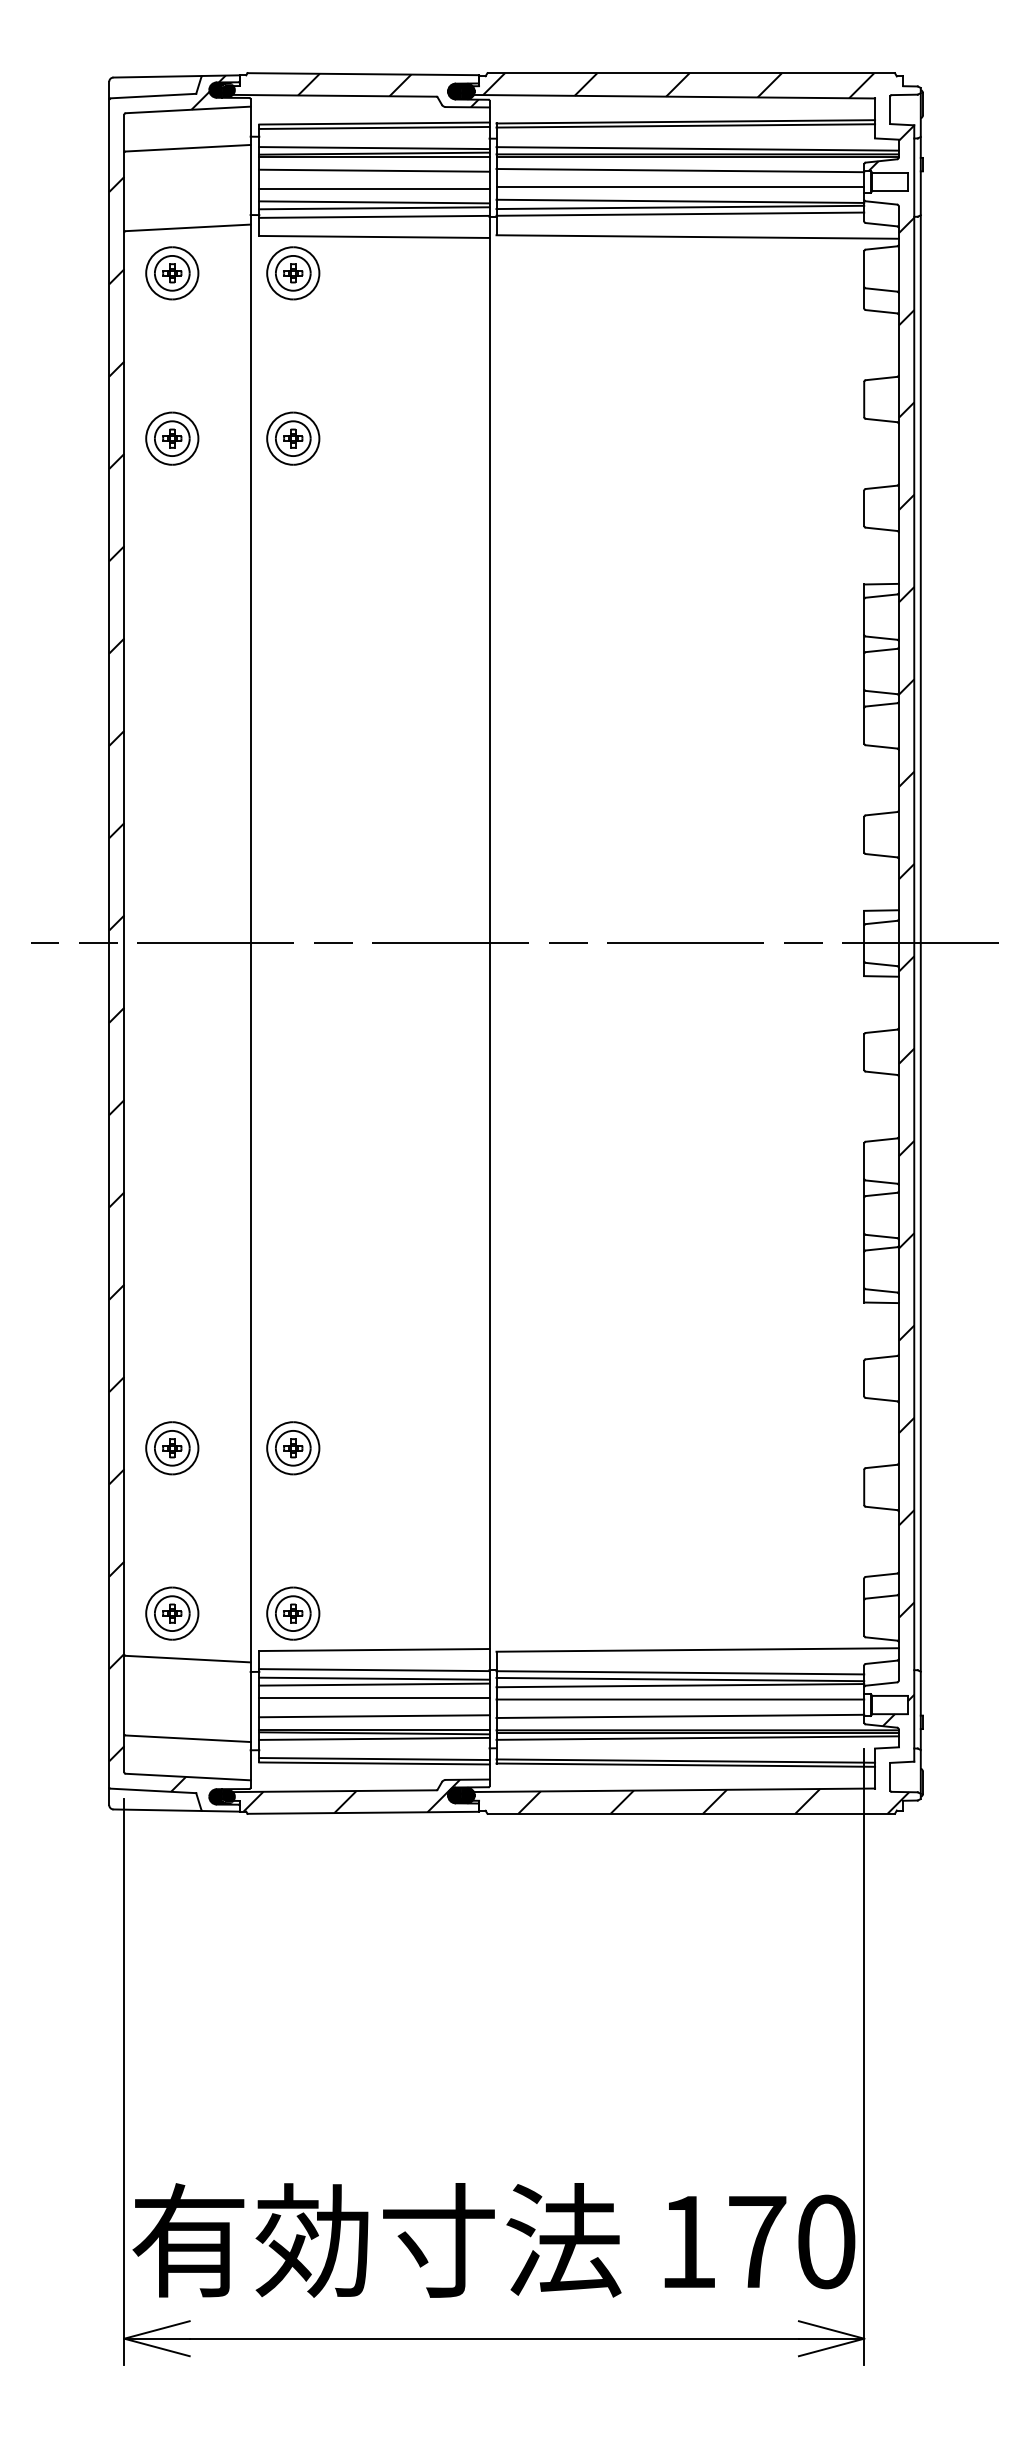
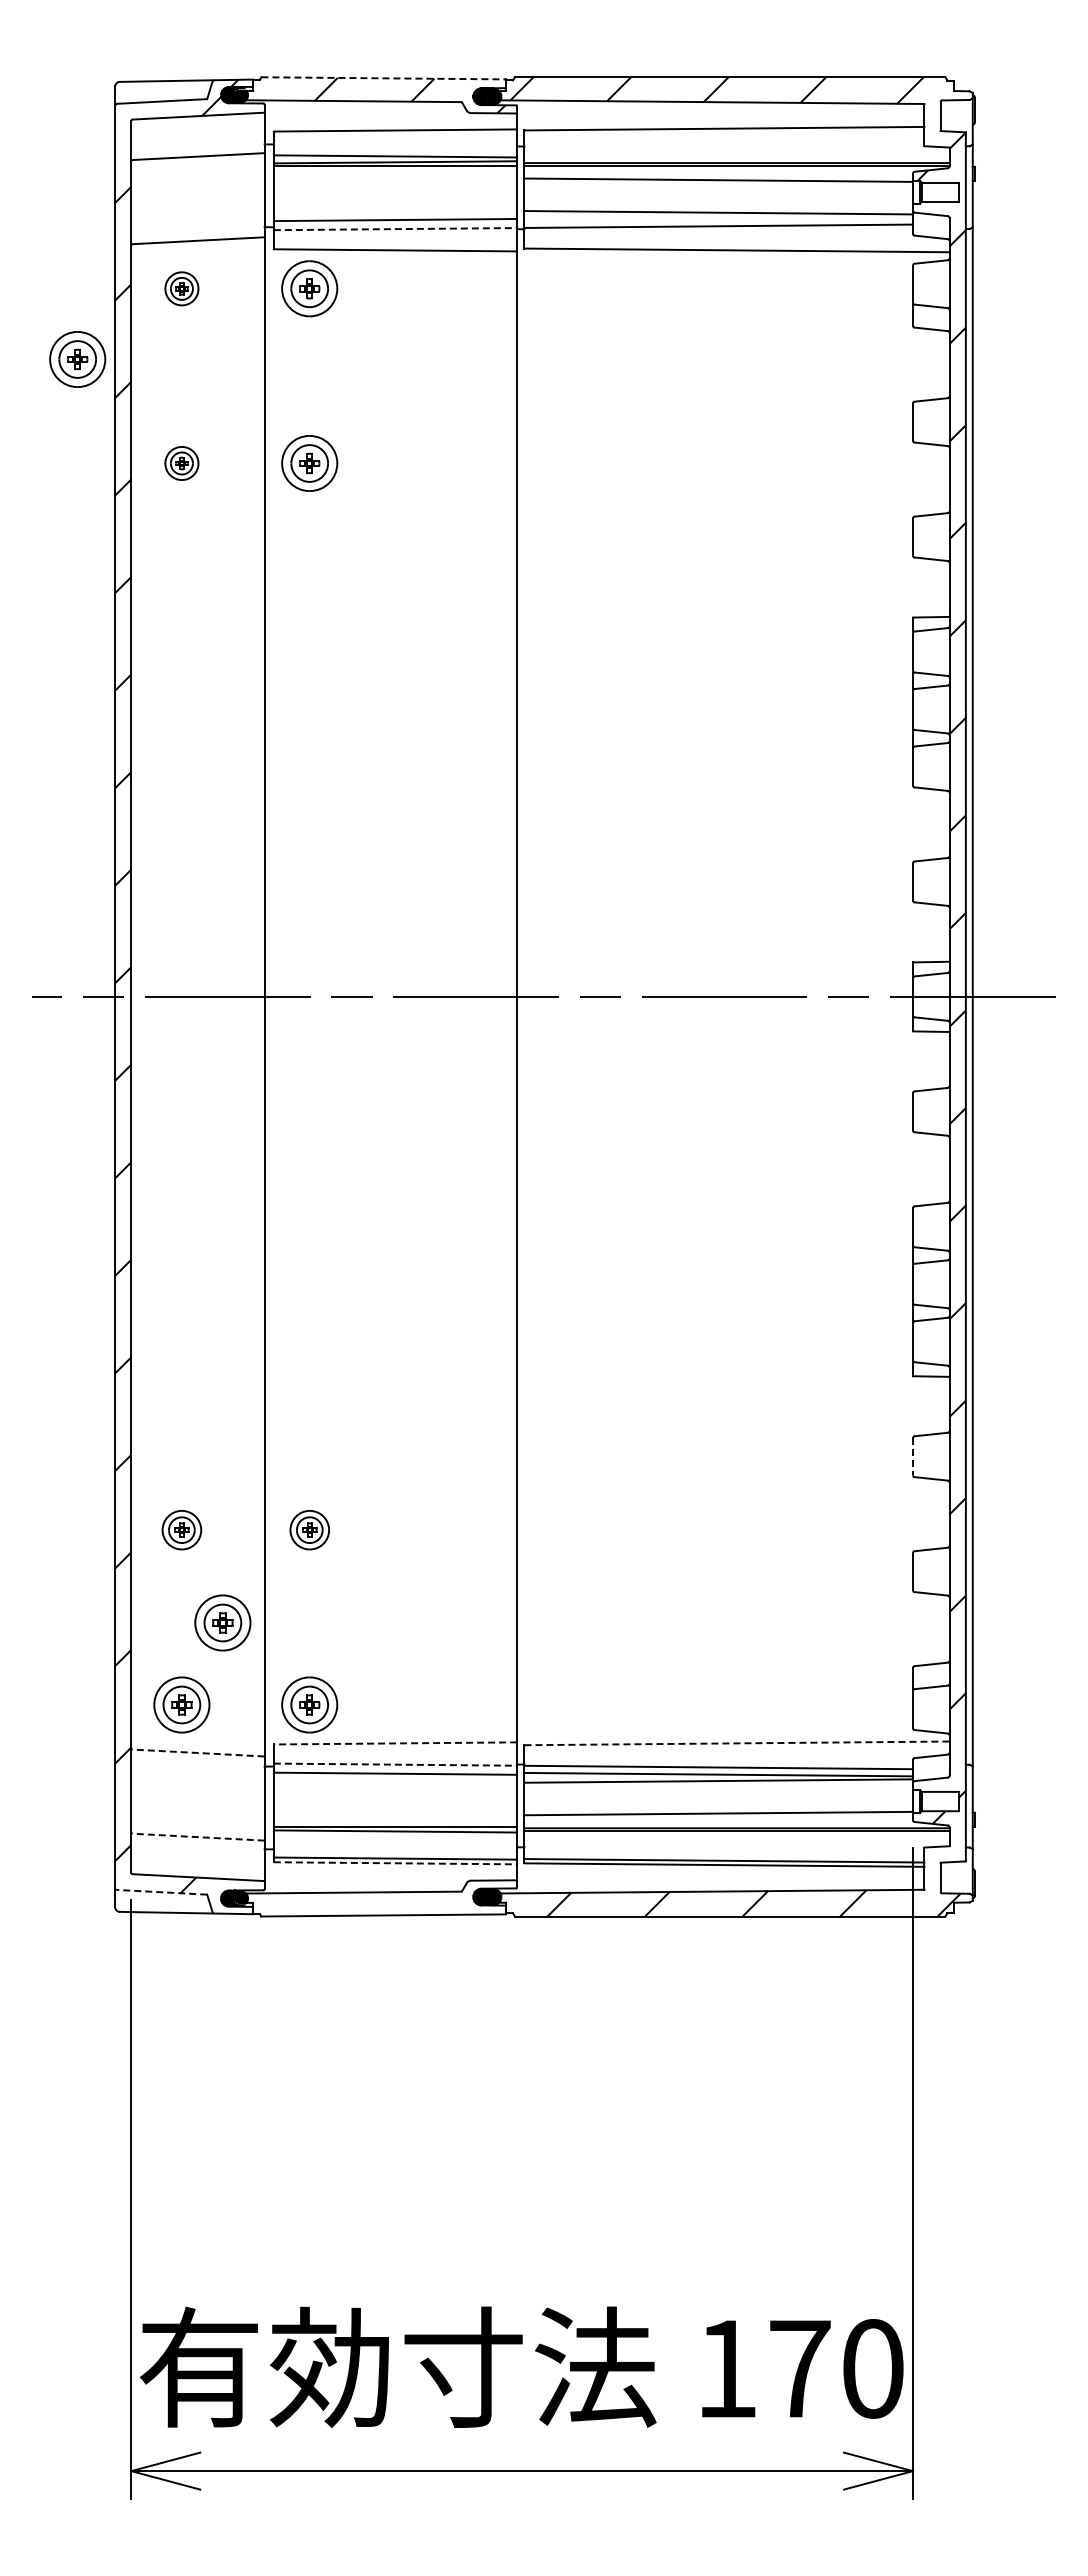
line: (364, 74) -> (384, 78), solid -> dashed
line: (685, 125) -> (724, 132), removed
line: (374, 128) -> (395, 135), removed
line: (697, 149) -> (736, 157), removed
line: (374, 170) -> (395, 180), removed
line: (680, 187) -> (718, 198), removed
line: (374, 188) -> (395, 199), removed
line: (374, 202) -> (395, 213), removed
line: (680, 206) -> (718, 218), removed
line: (374, 217) -> (395, 229), solid -> dashed
part: (171, 273) -> (181, 288), size x0.6
part: (73, 340) -> (77, 359), added
part: (171, 438) -> (181, 463), size x0.6
line: (863, 1378) -> (912, 1456), solid -> dashed
part: (171, 1447) -> (181, 1529), size x0.7
part: (293, 1447) -> (309, 1529), size x0.7
part: (210, 1535) -> (222, 1622), added
line: (374, 1650) -> (395, 1743), solid -> dashed
line: (698, 1650) -> (737, 1743), solid -> dashed
line: (188, 1659) -> (198, 1753), solid -> dashed
line: (374, 1669) -> (395, 1764), solid -> dashed
line: (374, 1684) -> (395, 1779), removed
line: (374, 1698) -> (395, 1794), removed
line: (680, 1699) -> (718, 1795), removed
line: (374, 1716) -> (395, 1813), removed
line: (697, 1738) -> (736, 1836), removed
line: (188, 1739) -> (198, 1837), solid -> dashed
line: (374, 1739) -> (395, 1837), removed
line: (374, 1763) -> (395, 1863), solid -> dashed
line: (153, 1791) -> (161, 1892), solid -> dashed
hatch: (351, 1795) -> (371, 1897), removed

